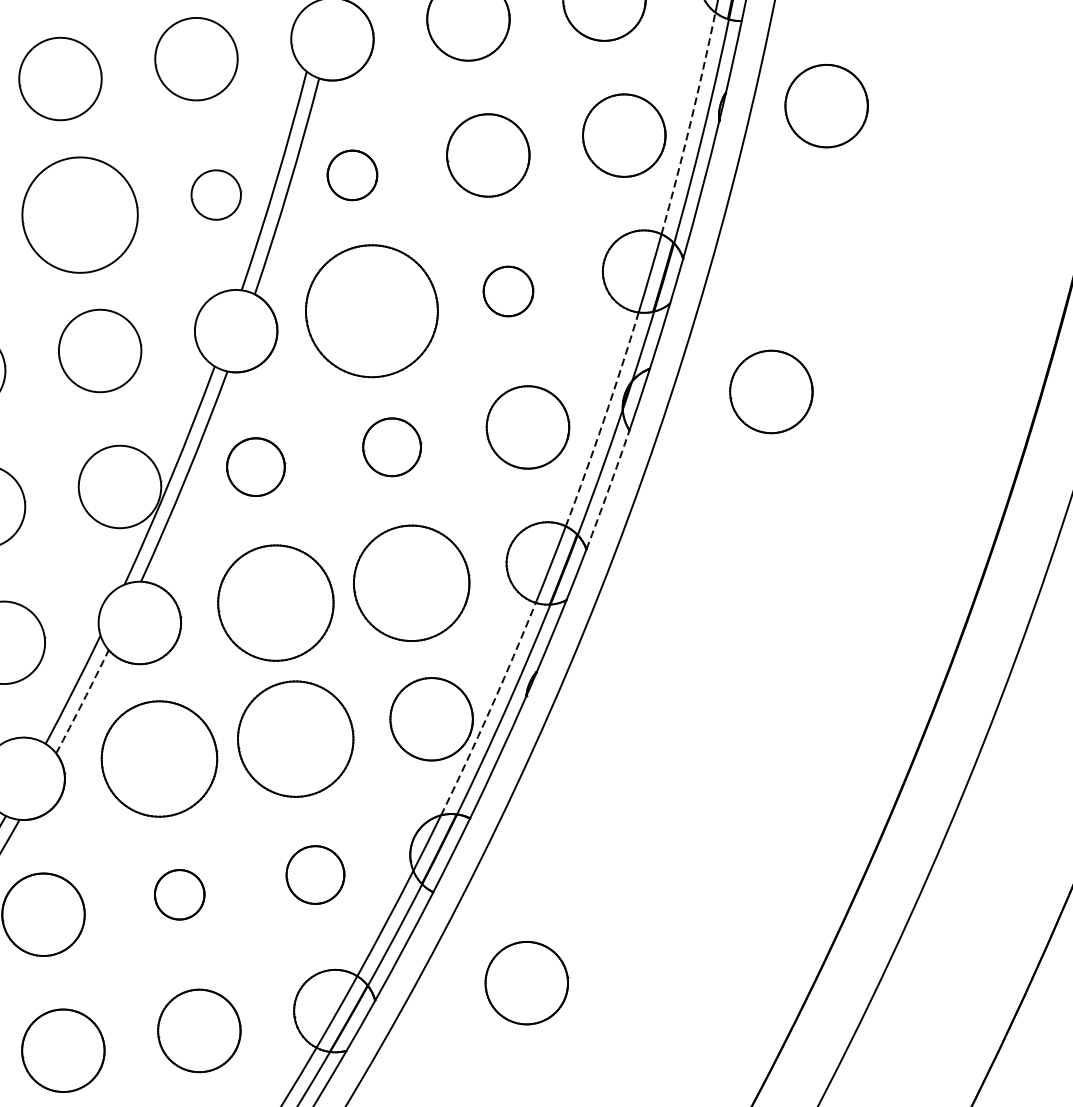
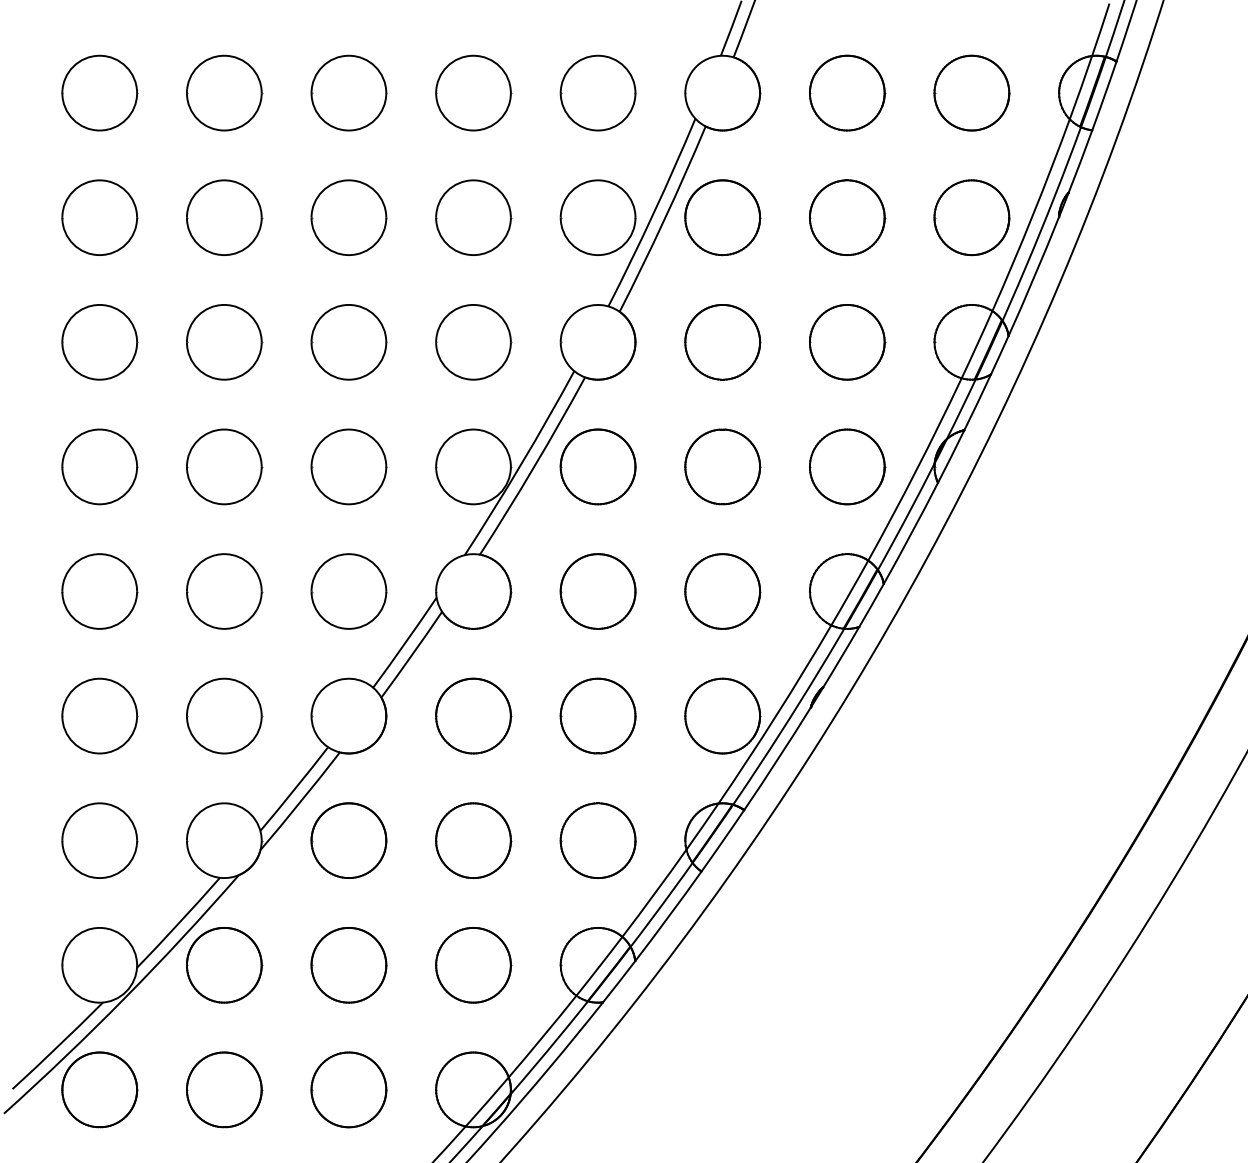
part: (826, 105) -> (1157, 217), removed
arc: (690, 123) -> (1032, 215), dashed -> solid
part: (352, 175) -> (722, 217), size x1.67
part: (215, 195) -> (597, 217), size x1.67
part: (80, 214) -> (473, 217), size x0.71
part: (508, 291) -> (847, 342), size x1.67
part: (371, 311) -> (722, 342), size x0.62
part: (771, 391) -> (1070, 466), removed
arc: (604, 420) -> (916, 470), dashed -> solid
part: (391, 446) -> (722, 466), size x1.43
part: (255, 466) -> (597, 466), size x1.43
arc: (608, 489) -> (911, 533), dashed -> solid
part: (411, 583) -> (722, 591), size x0.71
part: (275, 603) -> (597, 591), size x0.71
arc: (83, 701) -> (412, 654), dashed -> solid
arc: (490, 710) -> (776, 715), dashed -> solid
part: (294, 738) -> (597, 715), size x0.71
part: (159, 758) -> (473, 715), size x0.71
part: (314, 874) -> (597, 840), size x1.43
part: (179, 894) -> (473, 840), size x1.67
part: (526, 983) -> (773, 965), removed

